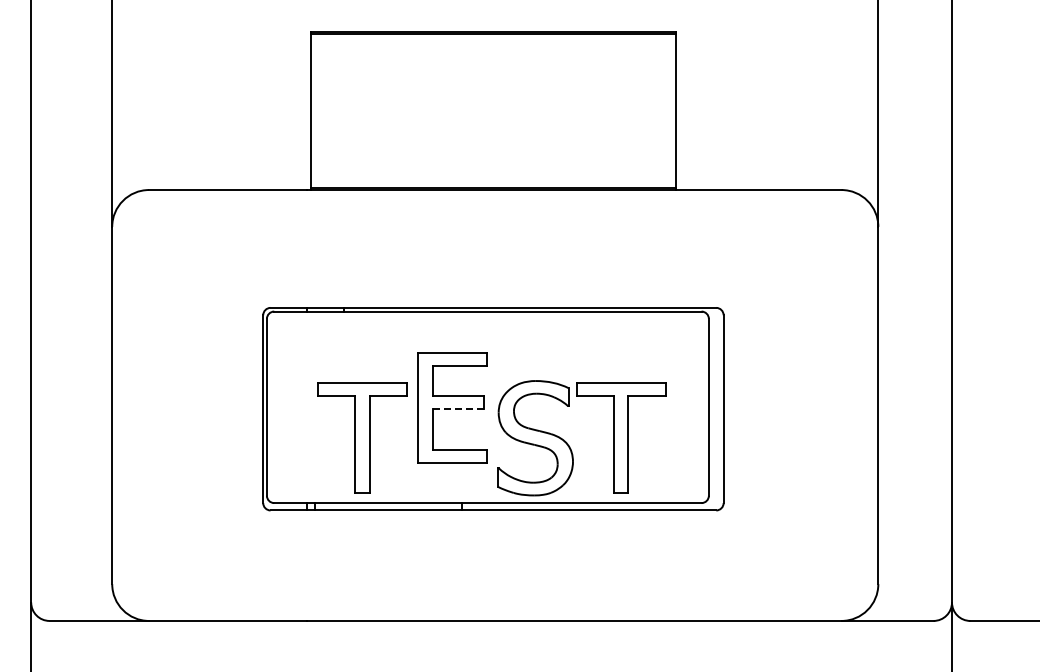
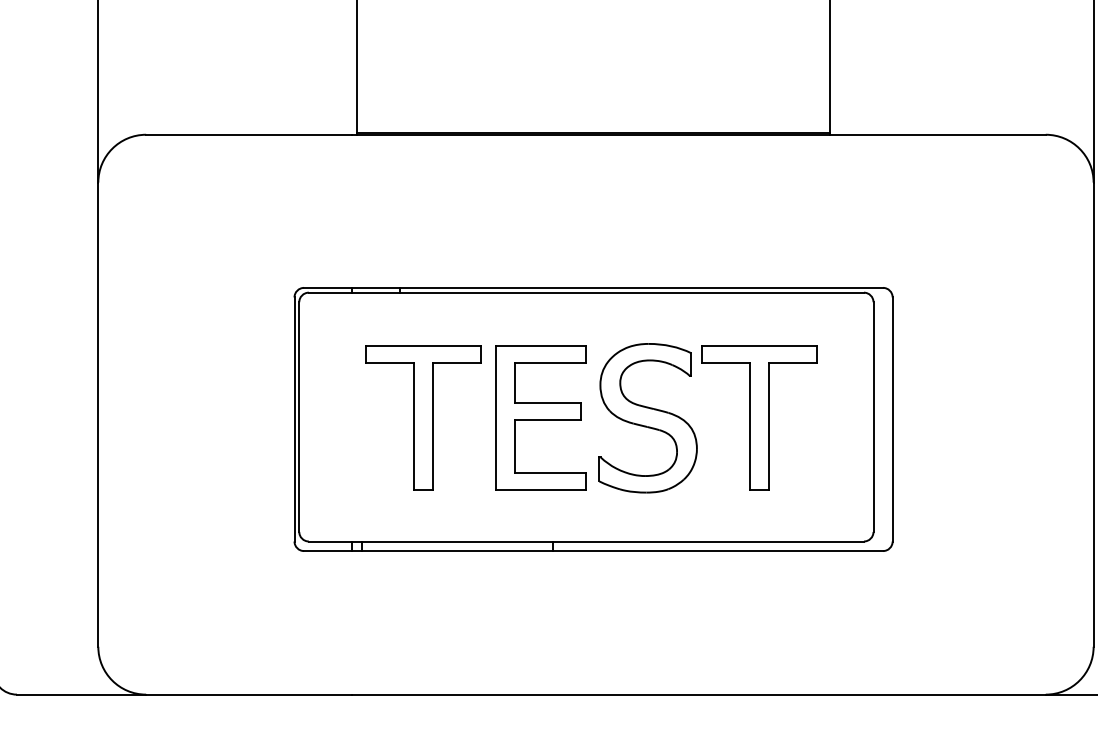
line: (458, 409) -> (548, 419), dashed -> solid
part: (362, 437) -> (423, 417), moved
part: (570, 446) -> (693, 428), moved

